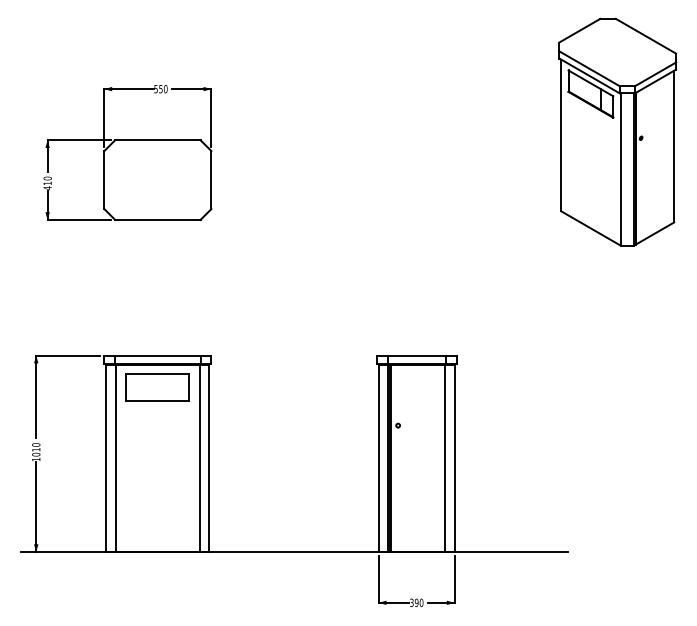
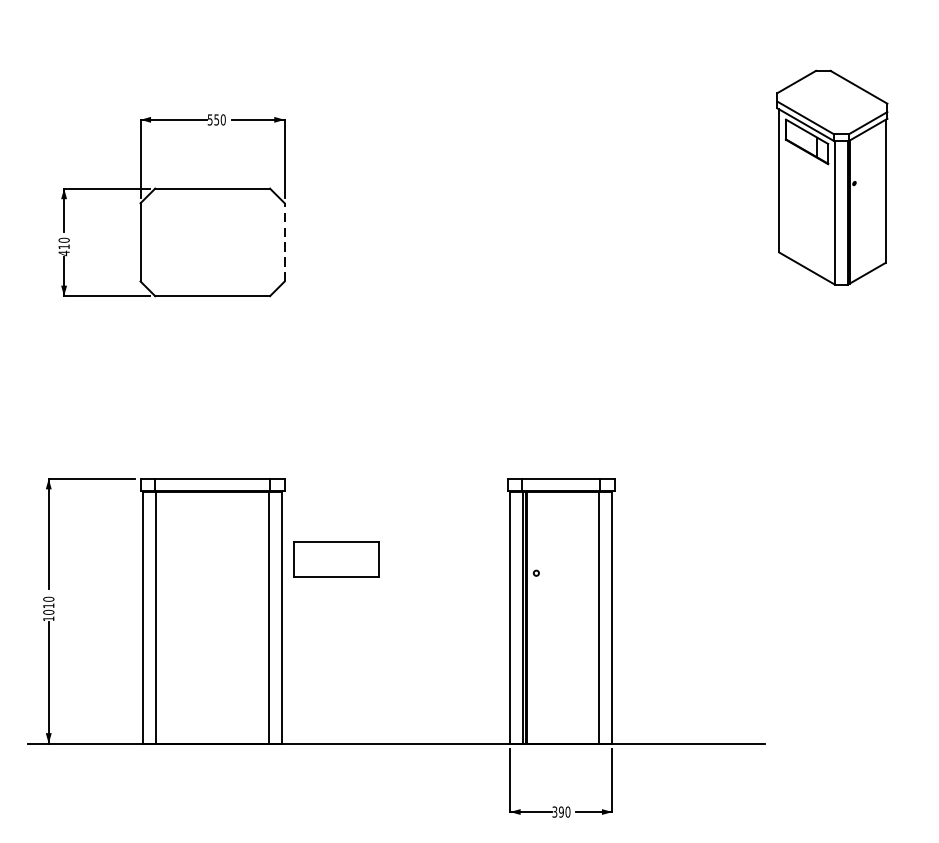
part: (617, 131) -> (831, 176), size x0.7
line: (211, 179) -> (284, 241), solid -> dashed
part: (157, 387) -> (336, 559), moved

